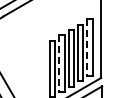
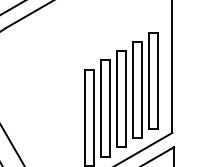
line: (87, 47) -> (149, 80), dashed -> solid
line: (59, 64) -> (101, 109), dashed -> solid

